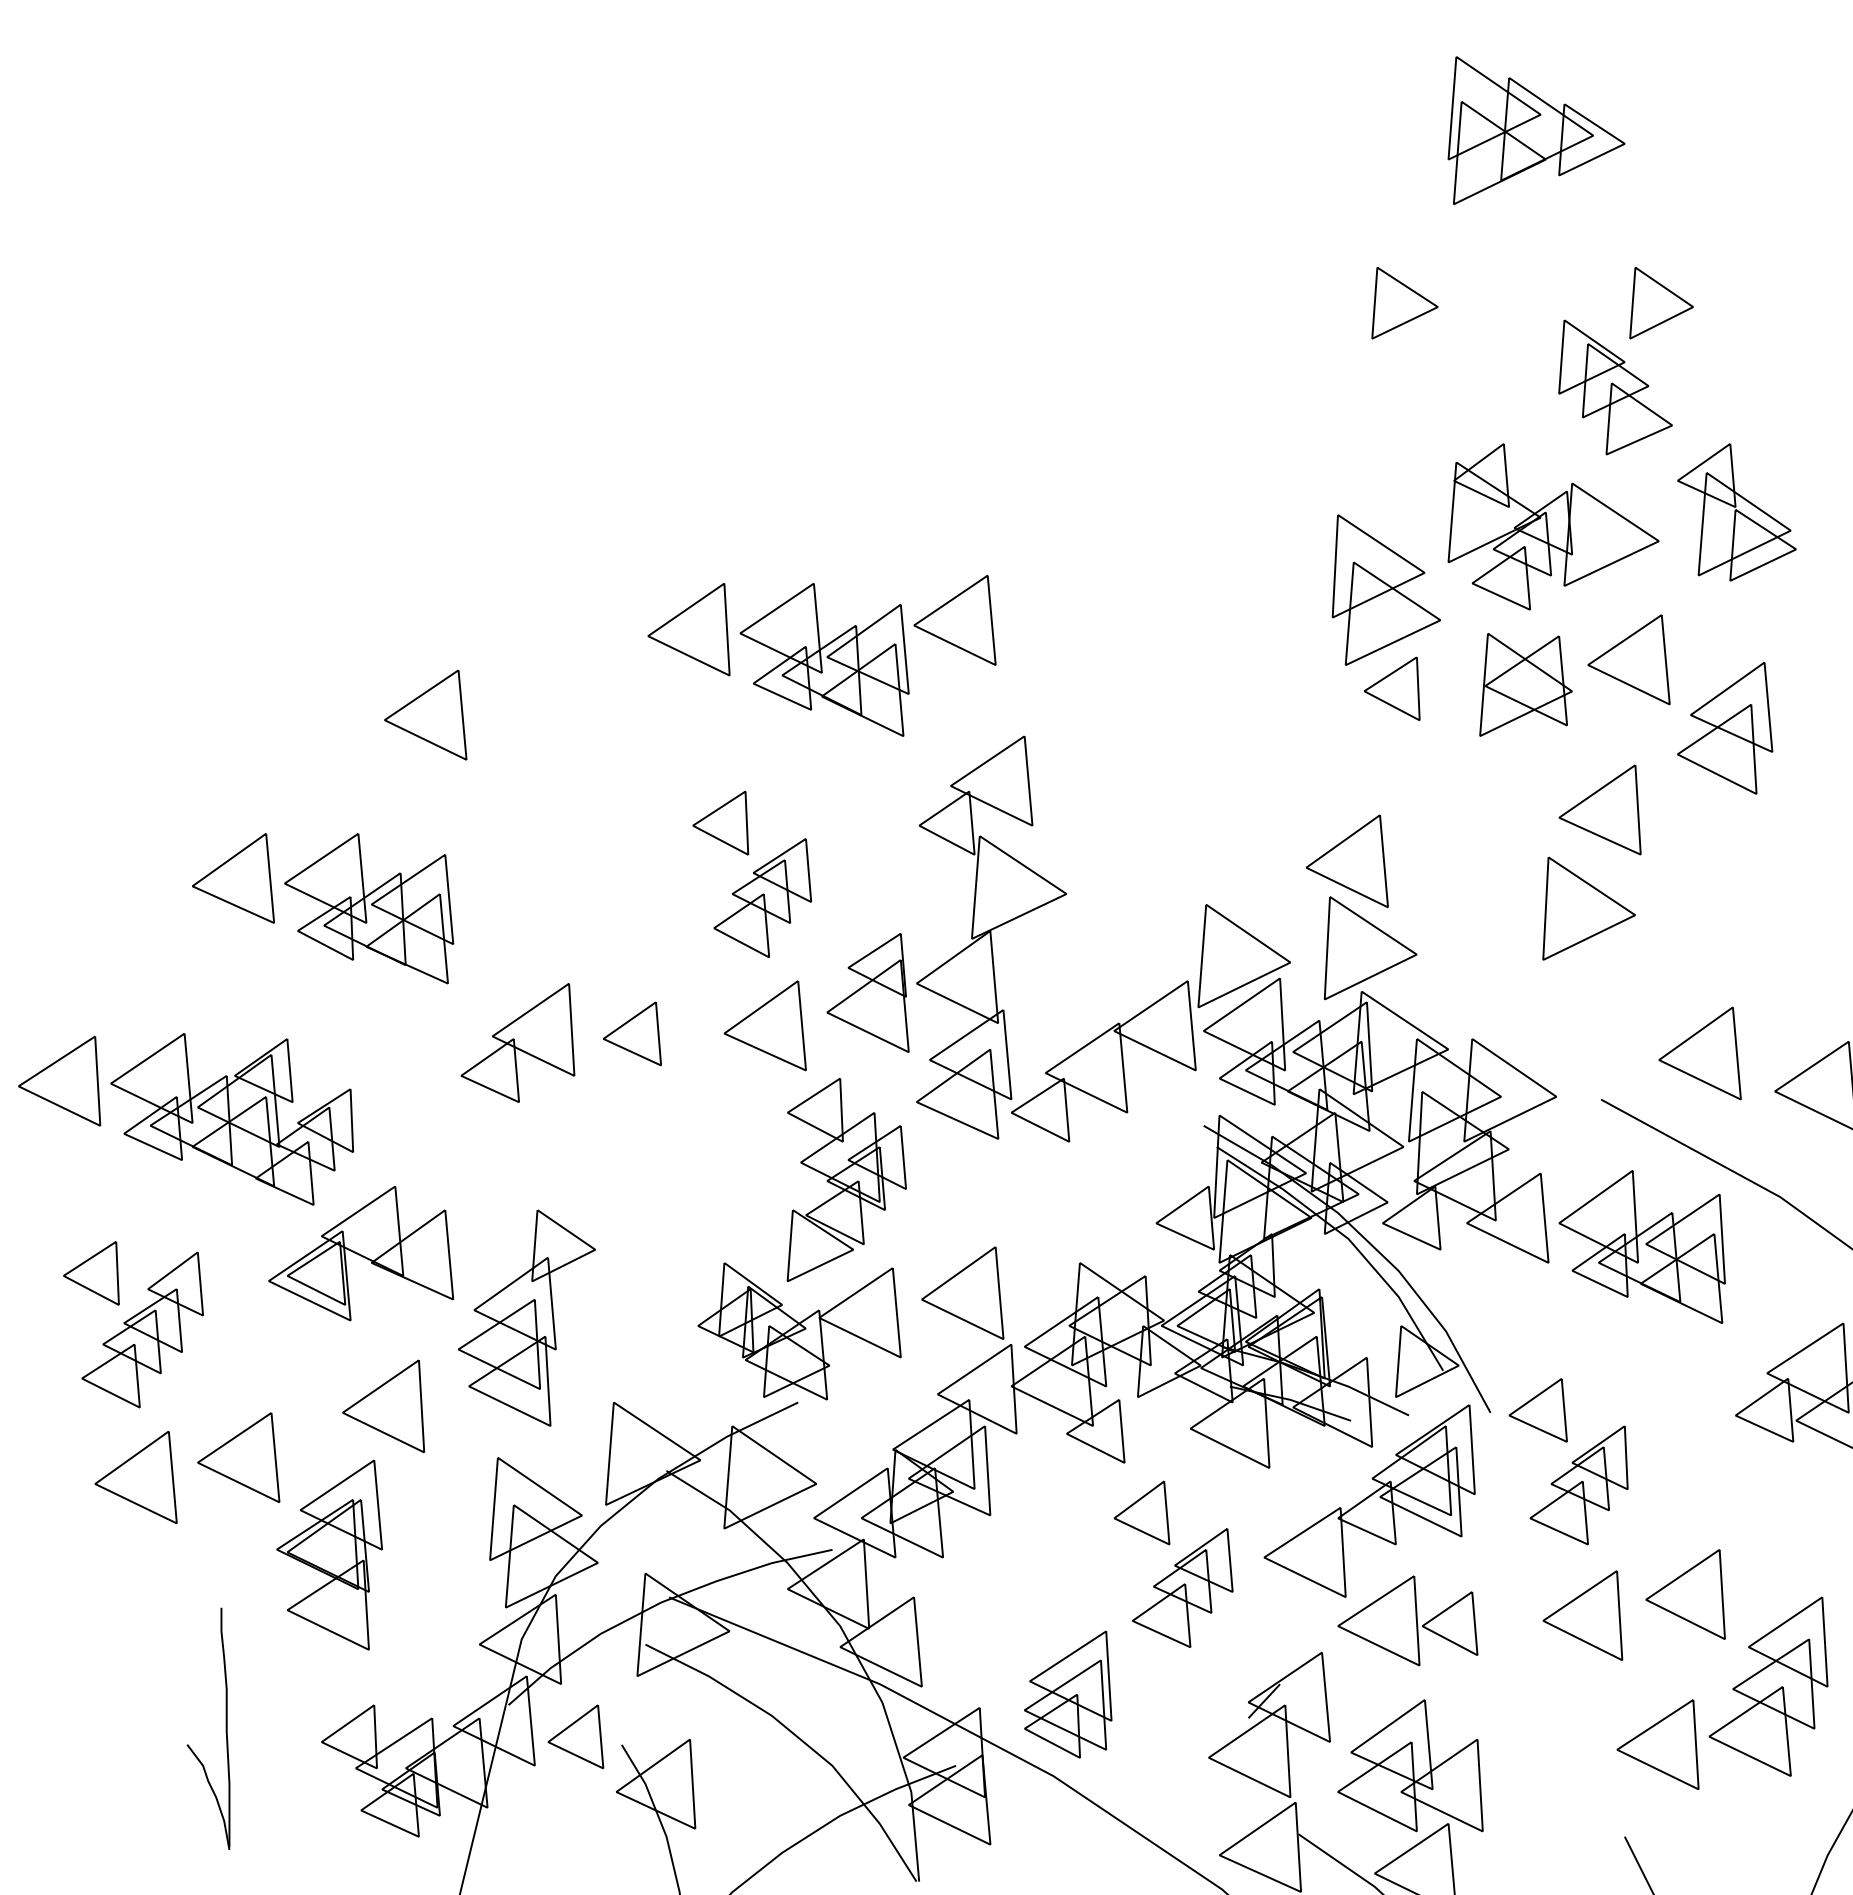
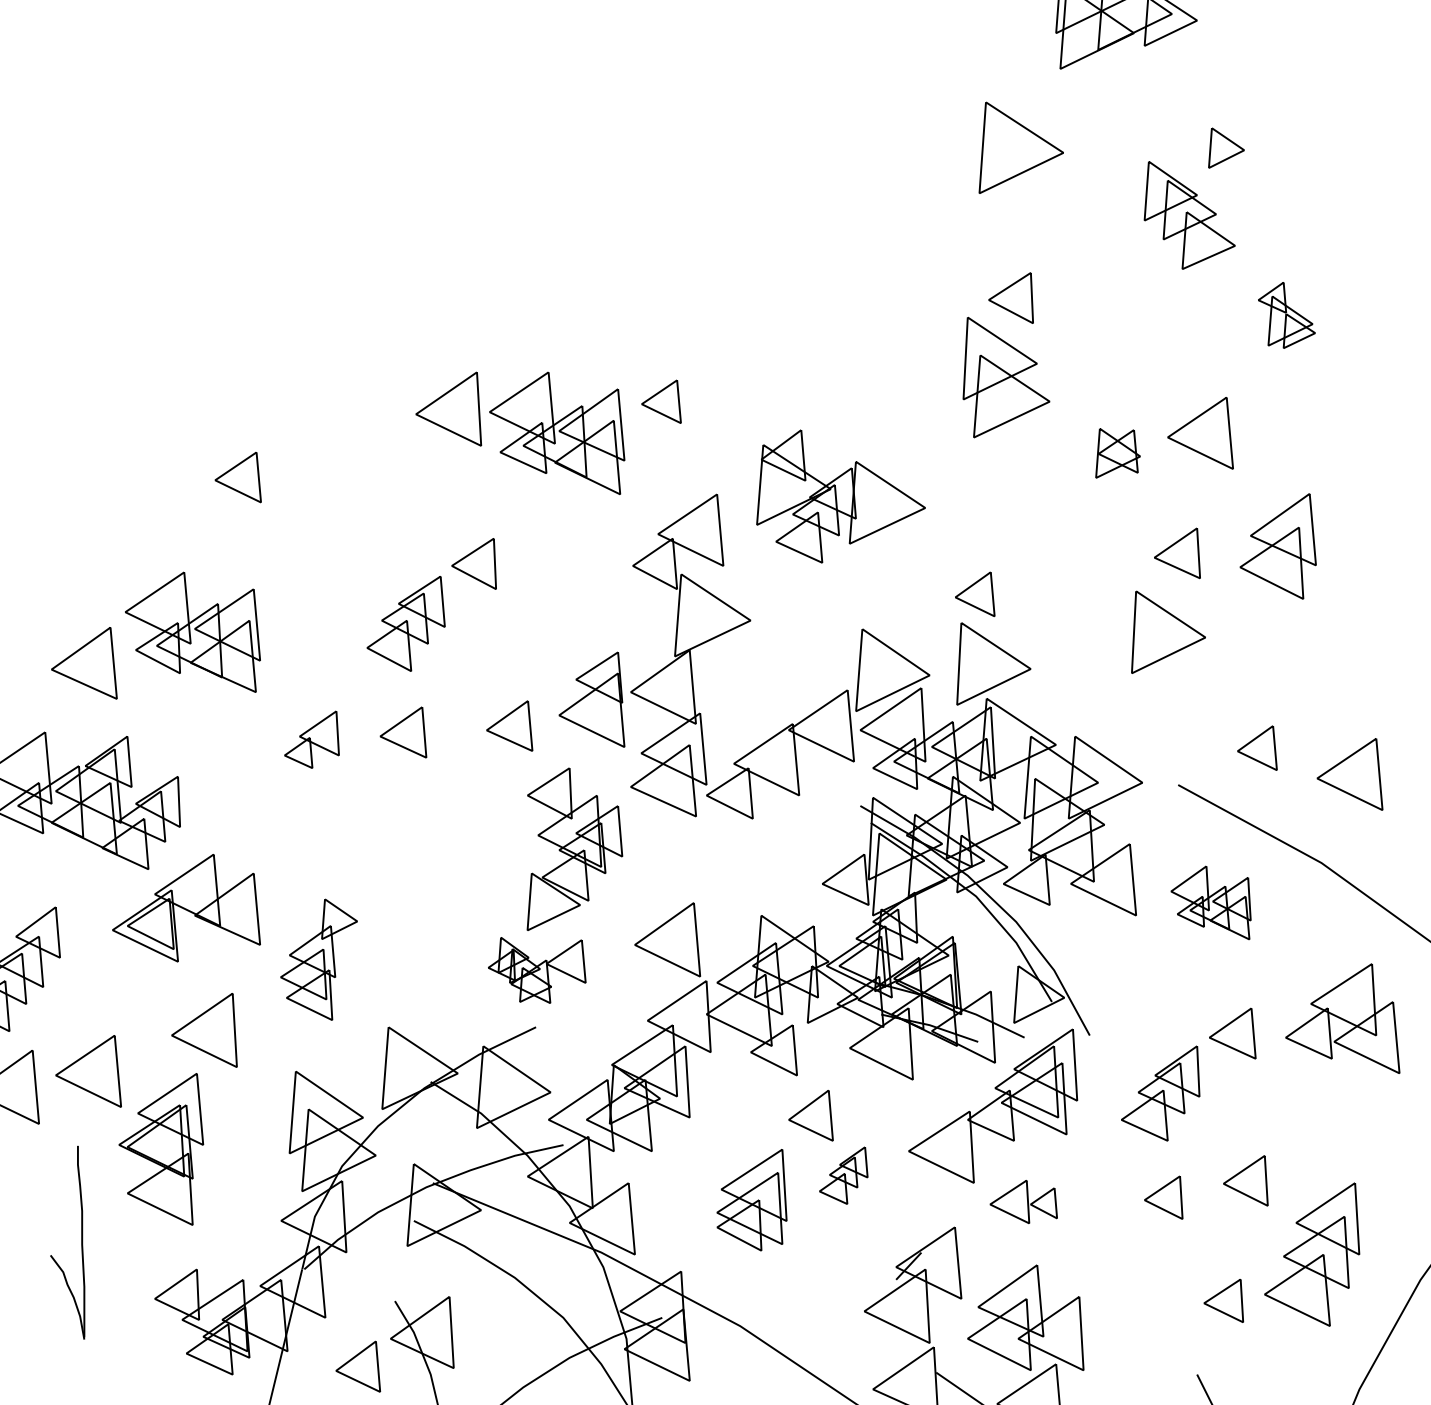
part: (1404, 303) -> (1020, 148), size x1.6
part: (1661, 303) -> (1226, 148), size x0.7
part: (1736, 512) -> (1286, 315), size x0.6
part: (1553, 526) -> (841, 496), moved
part: (954, 620) -> (661, 401), size x0.6
part: (1525, 684) -> (1117, 453), size x0.6
part: (1392, 688) -> (1011, 297), moved
part: (425, 714) -> (237, 477), size x0.7
part: (1725, 728) -> (1278, 546), moved
part: (1599, 809) -> (1176, 552), size x0.7
part: (1346, 860) -> (974, 593), size x0.6
part: (233, 878) -> (84, 663), moved
part: (762, 897) -> (405, 623), moved
part: (764, 1025) -> (509, 725), size x0.7
part: (517, 1042) -> (311, 739), size x0.6
part: (1699, 1053) -> (1256, 748), size x0.6
part: (1641, 1246) -> (1210, 902), size x0.6
part: (526, 1317) -> (318, 959), size x0.7
part: (799, 1331) -> (537, 970), size x0.6
part: (1537, 1410) -> (1232, 1033), moved
part: (1182, 1587) -> (843, 1175), size x0.6
part: (1685, 1594) -> (1245, 1180), size x0.7
part: (1582, 1615) -> (1163, 1197), size x0.6
part: (1407, 1620) -> (1023, 1201), size x0.6
part: (1068, 1694) -> (752, 1200), moved
part: (225, 1728) -> (81, 1242), moved
part: (575, 1736) -> (357, 1366), moved
part: (1657, 1744) -> (1223, 1300), size x0.6

